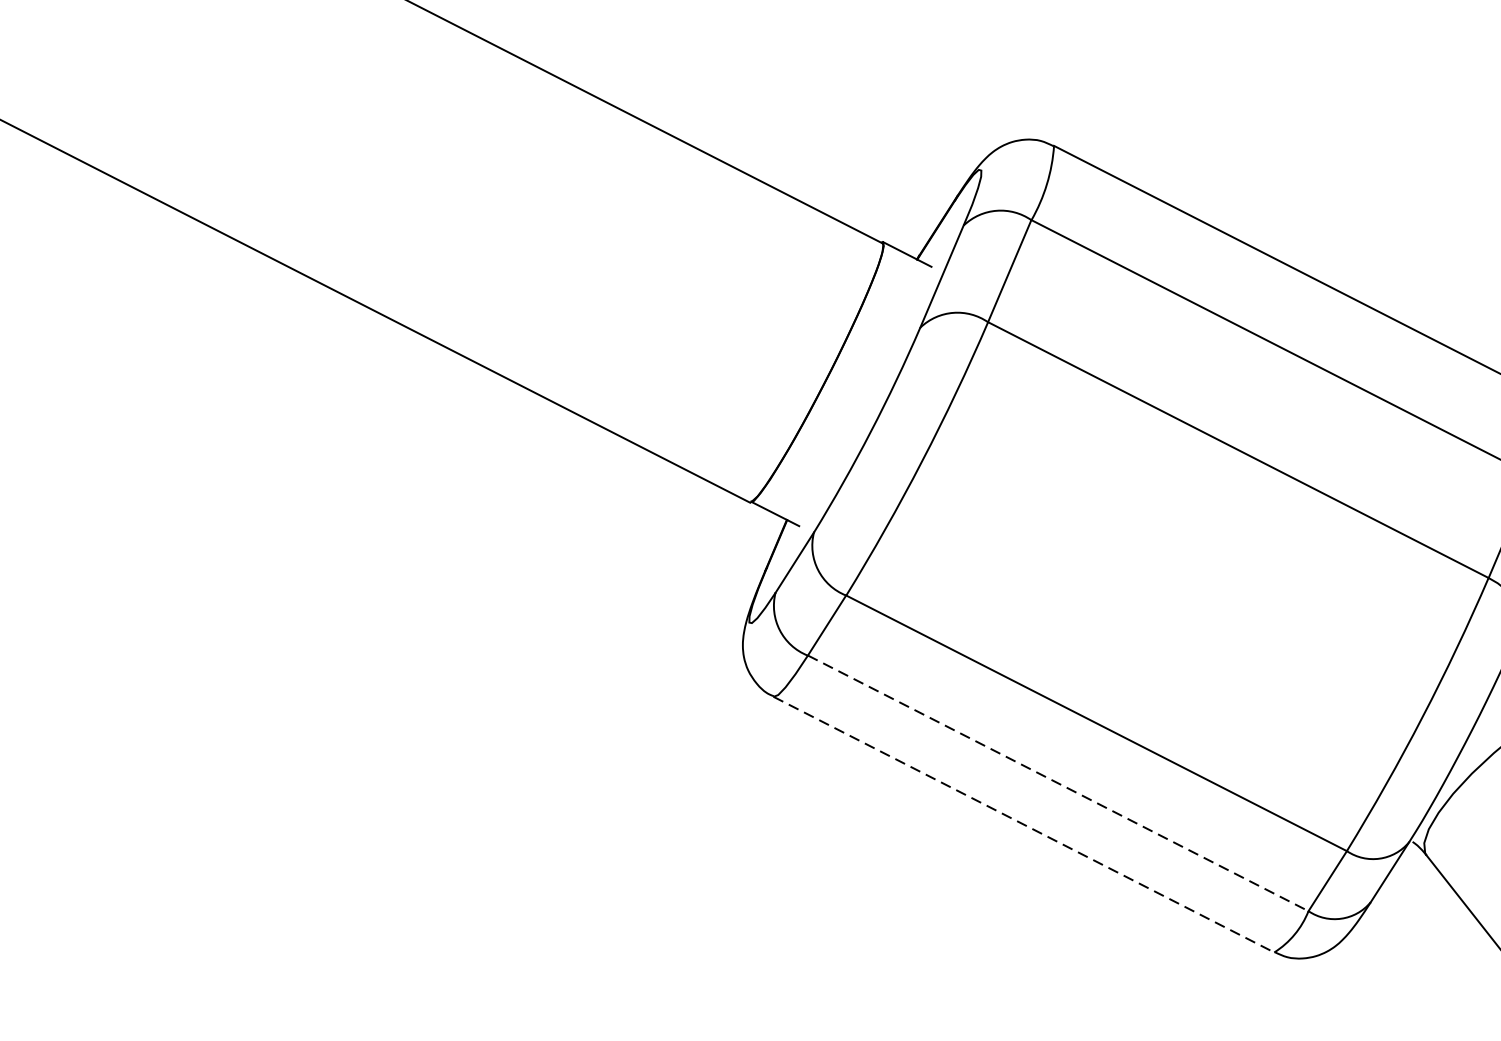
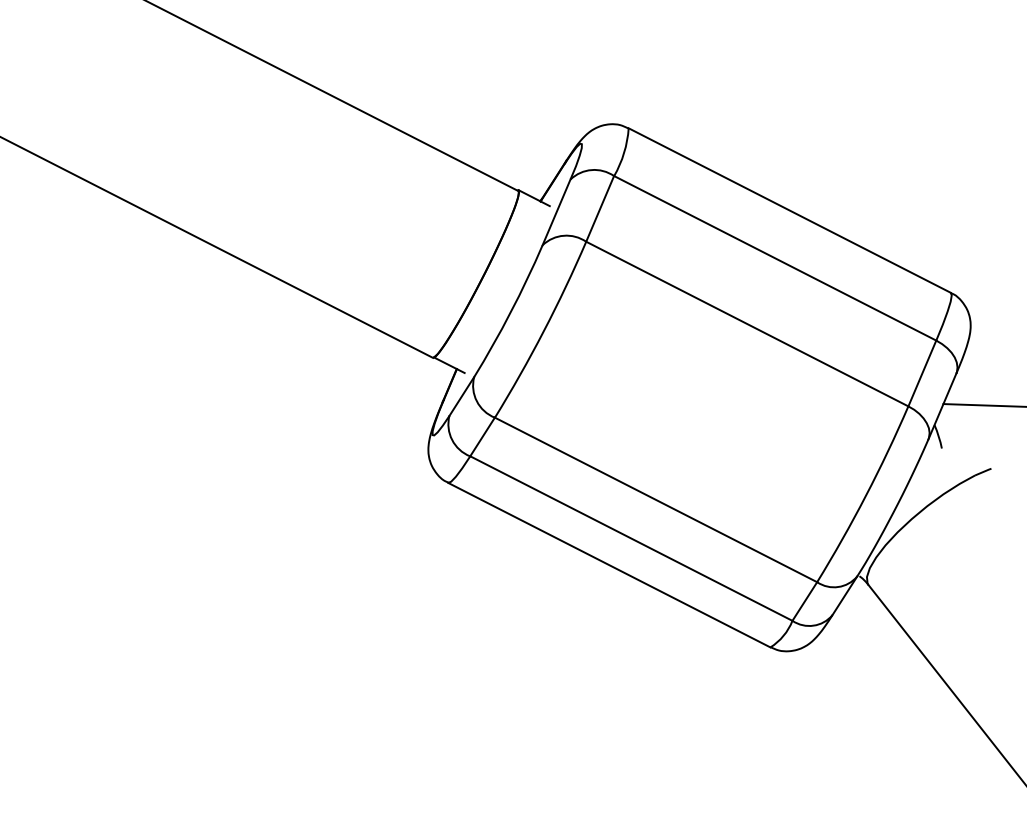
line: (1058, 783) -> (631, 538), dashed -> solid
line: (1024, 825) -> (609, 565), dashed -> solid

